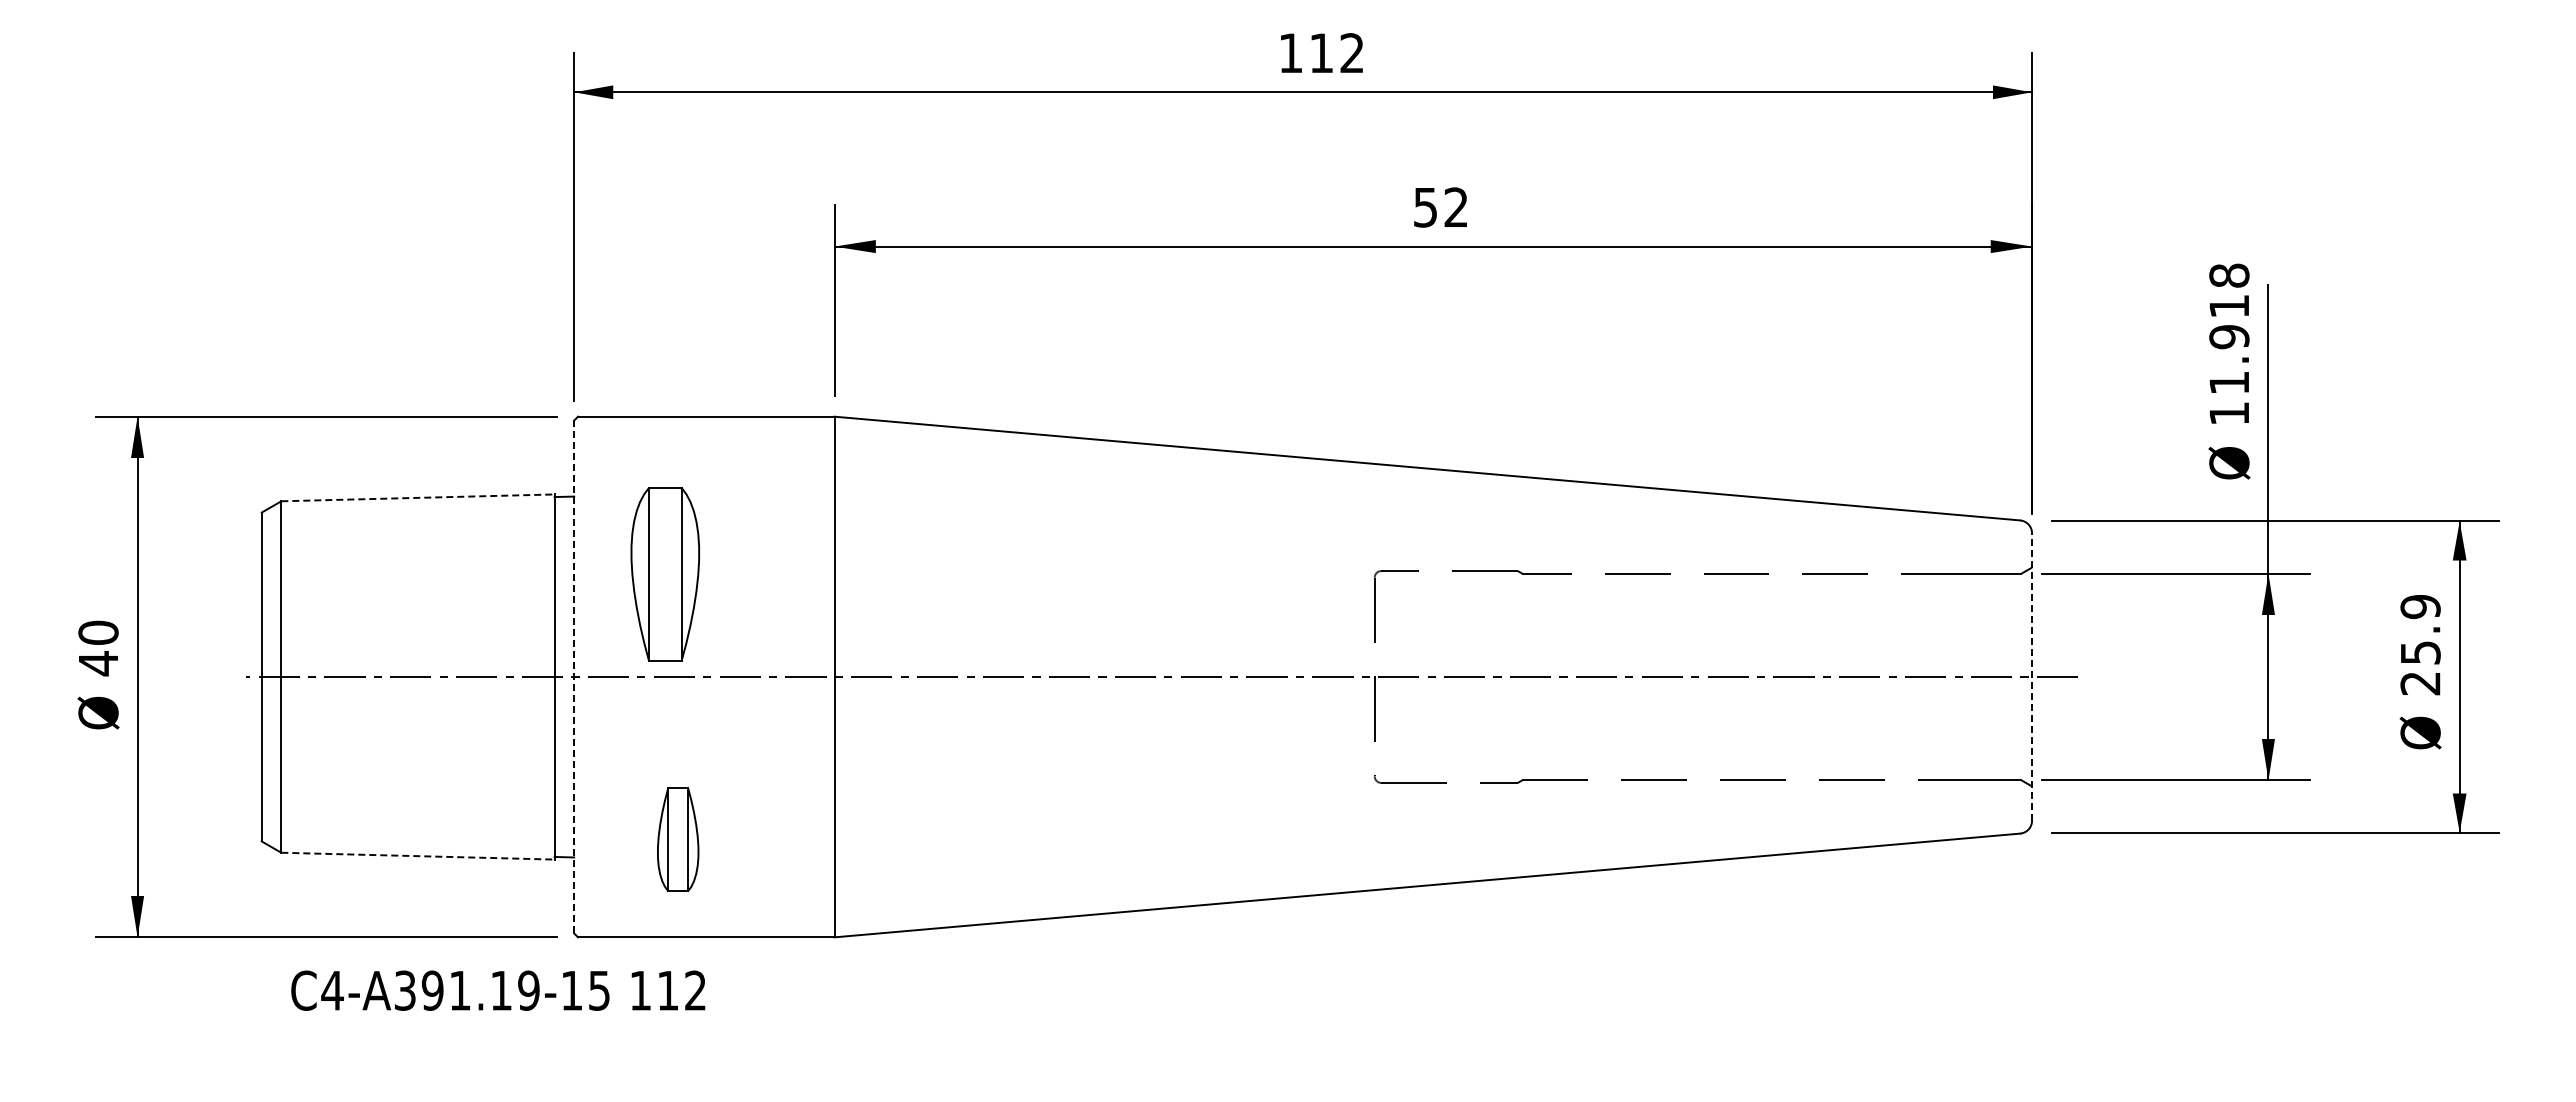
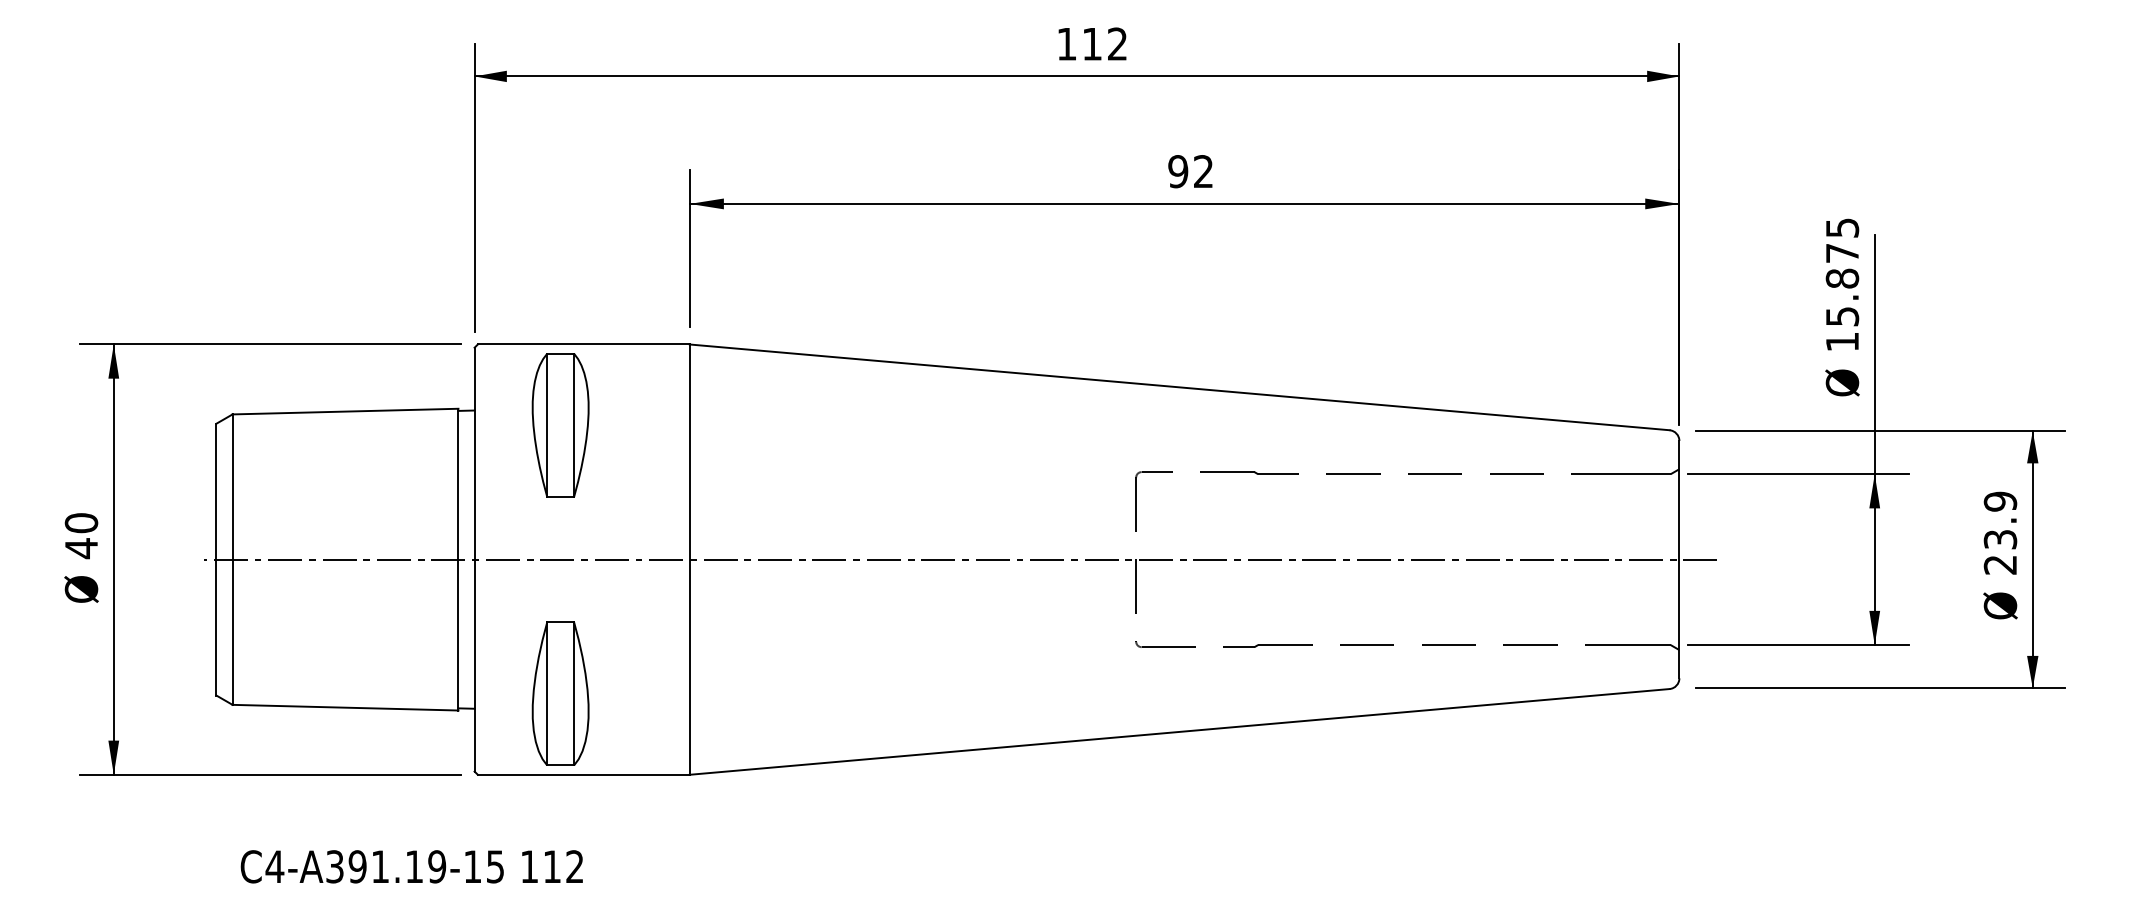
text: (1425, 207) -> (1178, 171), 52 -> 92
text: (2229, 328) -> (1842, 271), 11.918 -> 15.875
line: (417, 497) -> (345, 411), dashed -> solid
part: (664, 574) -> (559, 425), moved
text: (2420, 652) -> (2000, 539), 25.9 -> 23.9
line: (574, 676) -> (474, 559), dashed -> solid
line: (2032, 677) -> (1679, 560), dashed -> solid
part: (677, 839) -> (559, 693), size x1.67
line: (417, 856) -> (345, 707), dashed -> solid
text: (498, 990) -> (412, 866), moved

